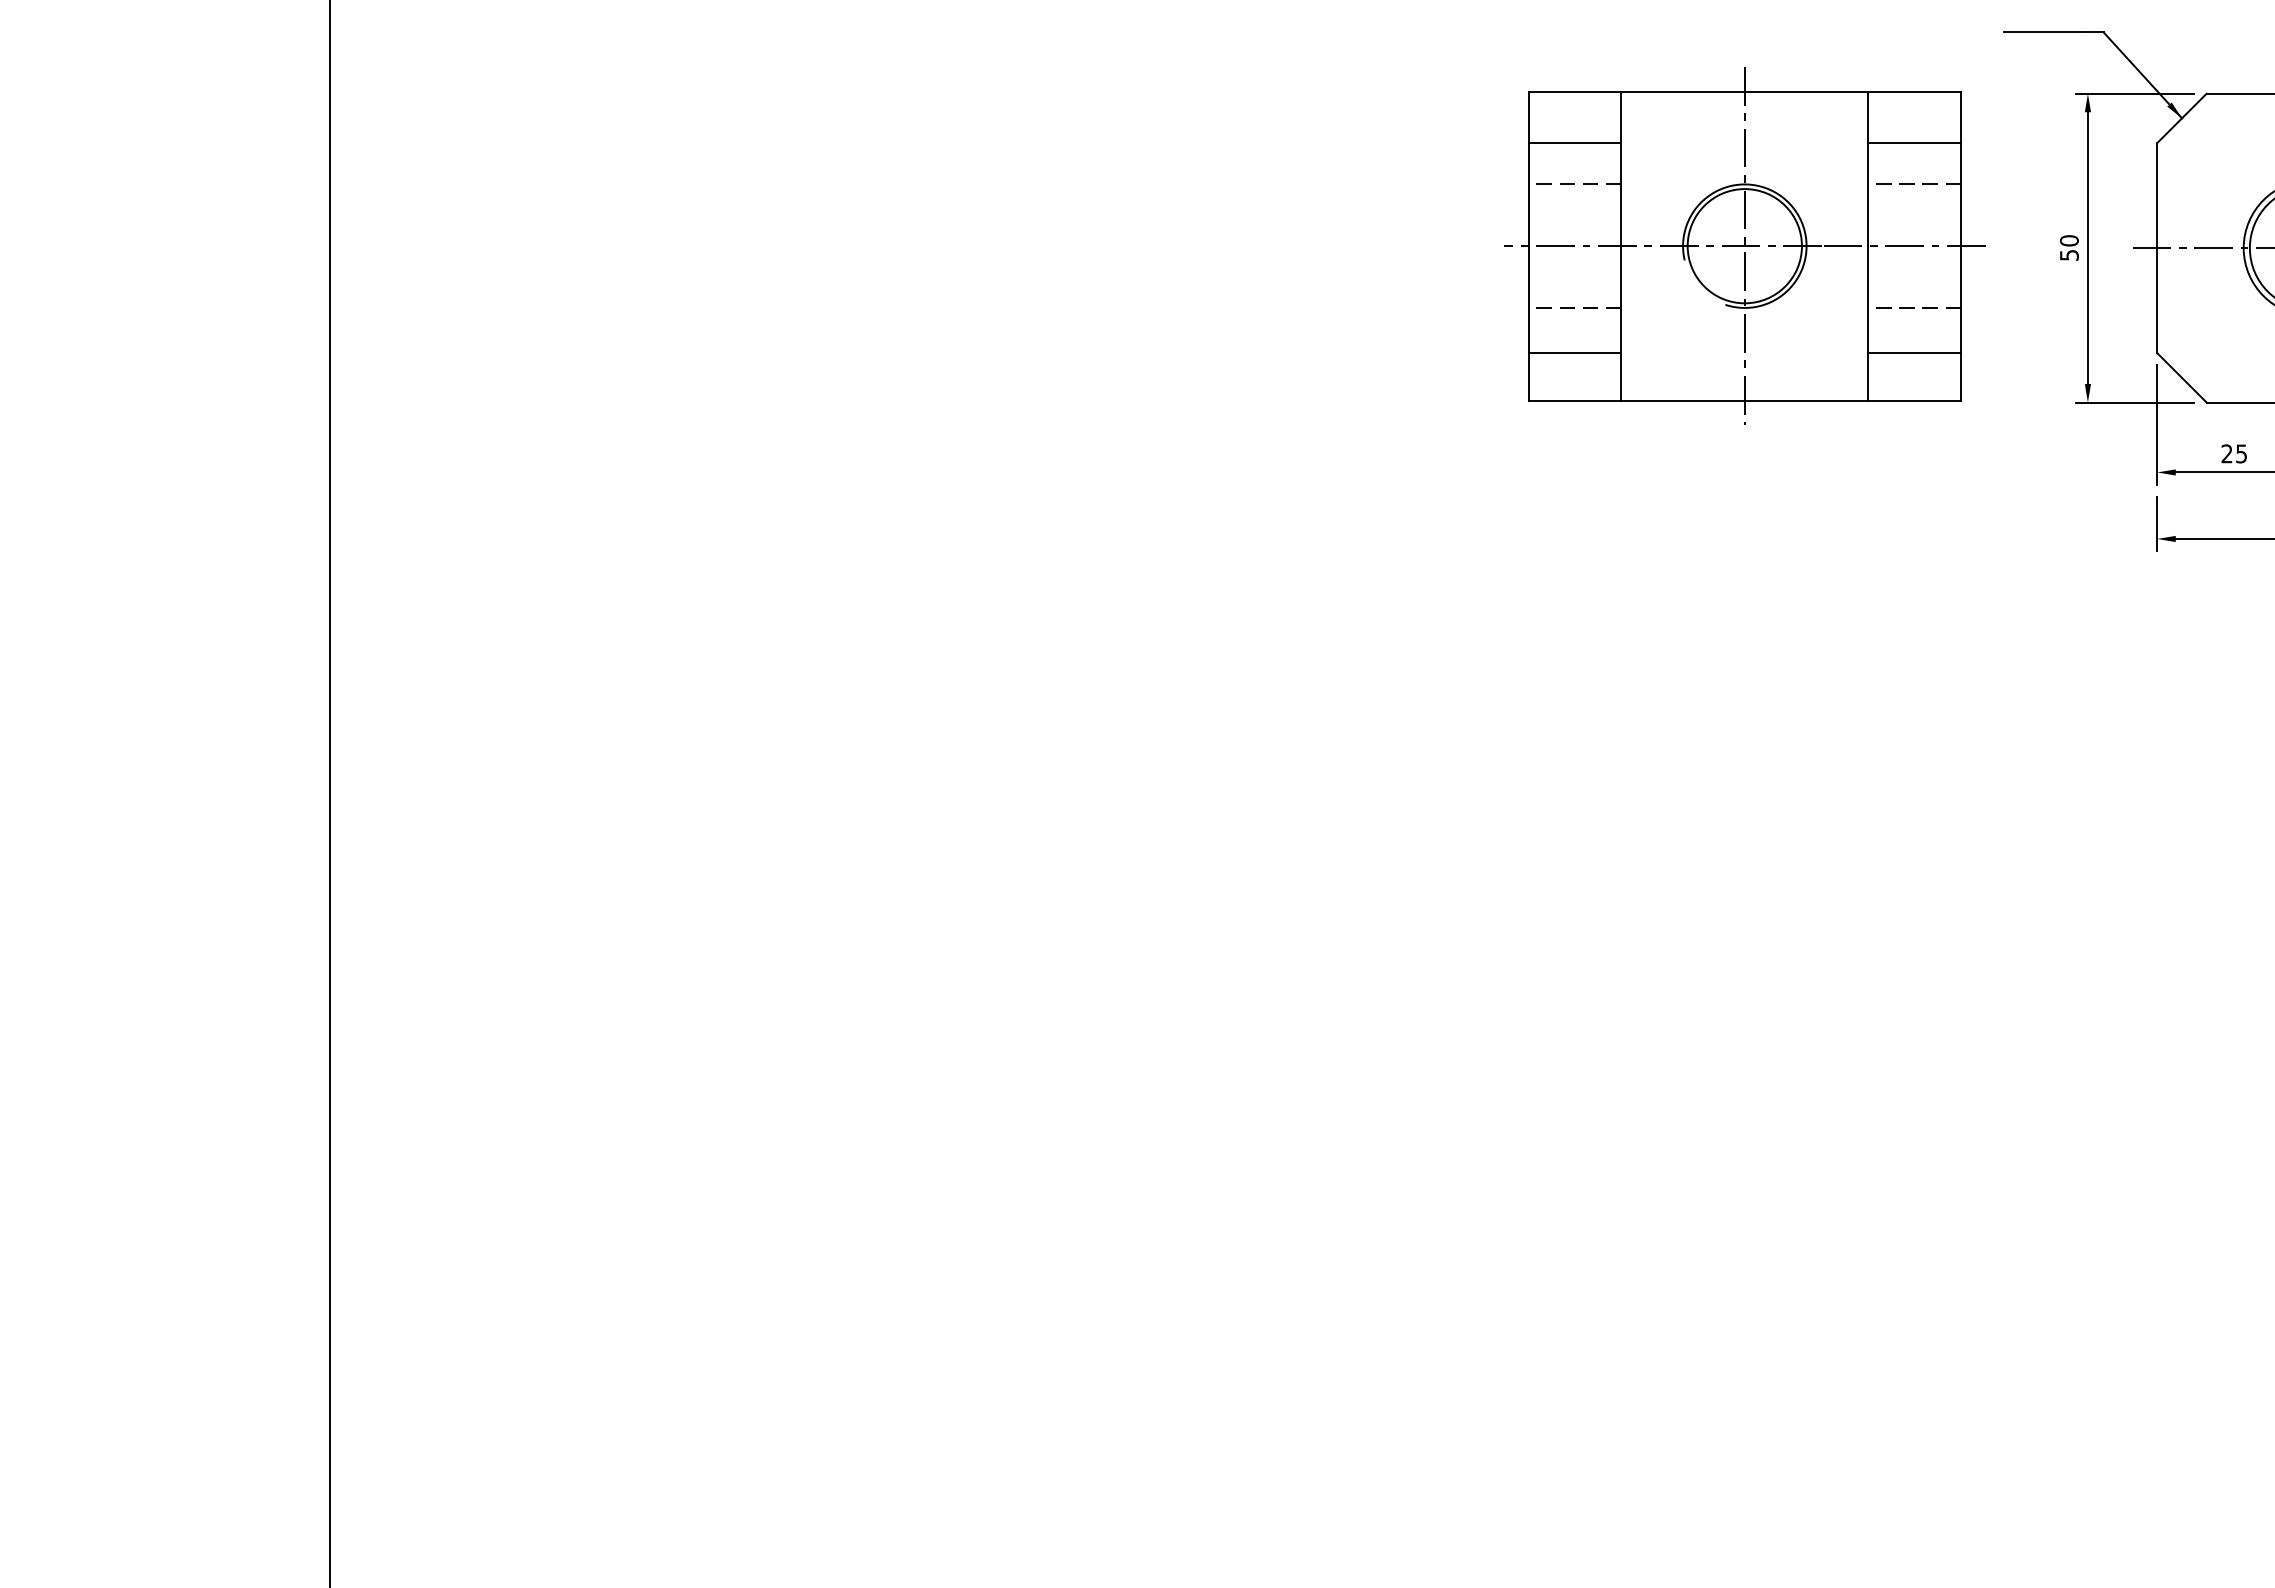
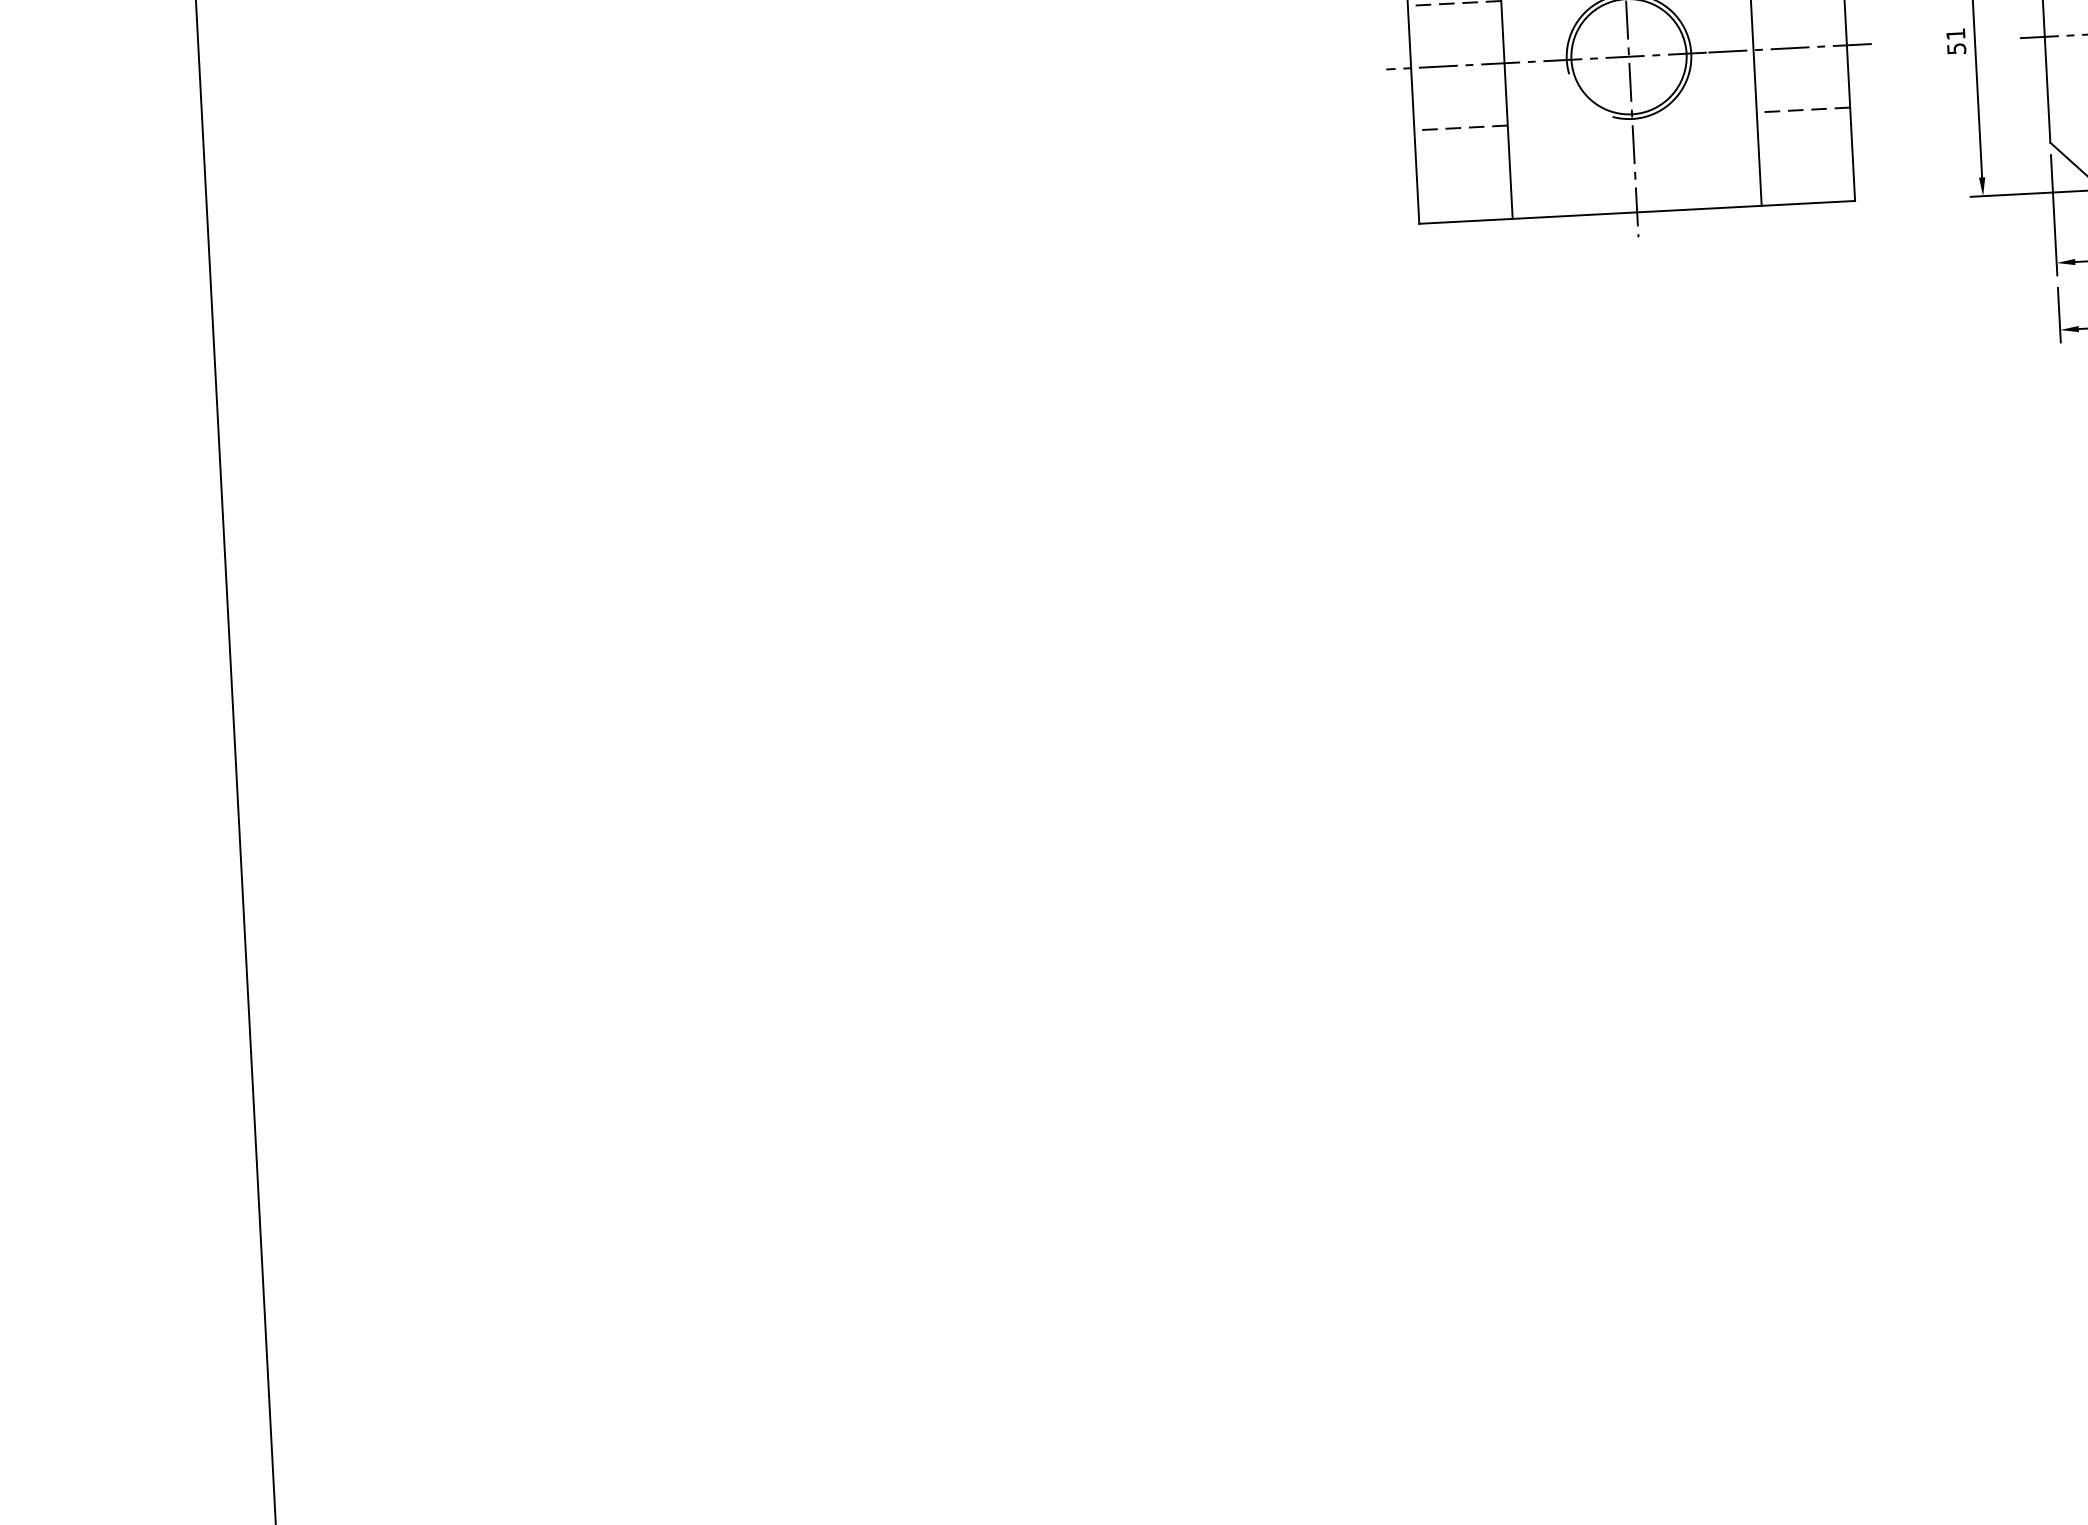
text: (2068, 240) -> (1954, 33), 50 -> 51
line: (1574, 353) -> (1463, 173), removed
line: (1914, 353) -> (1805, 155), removed

